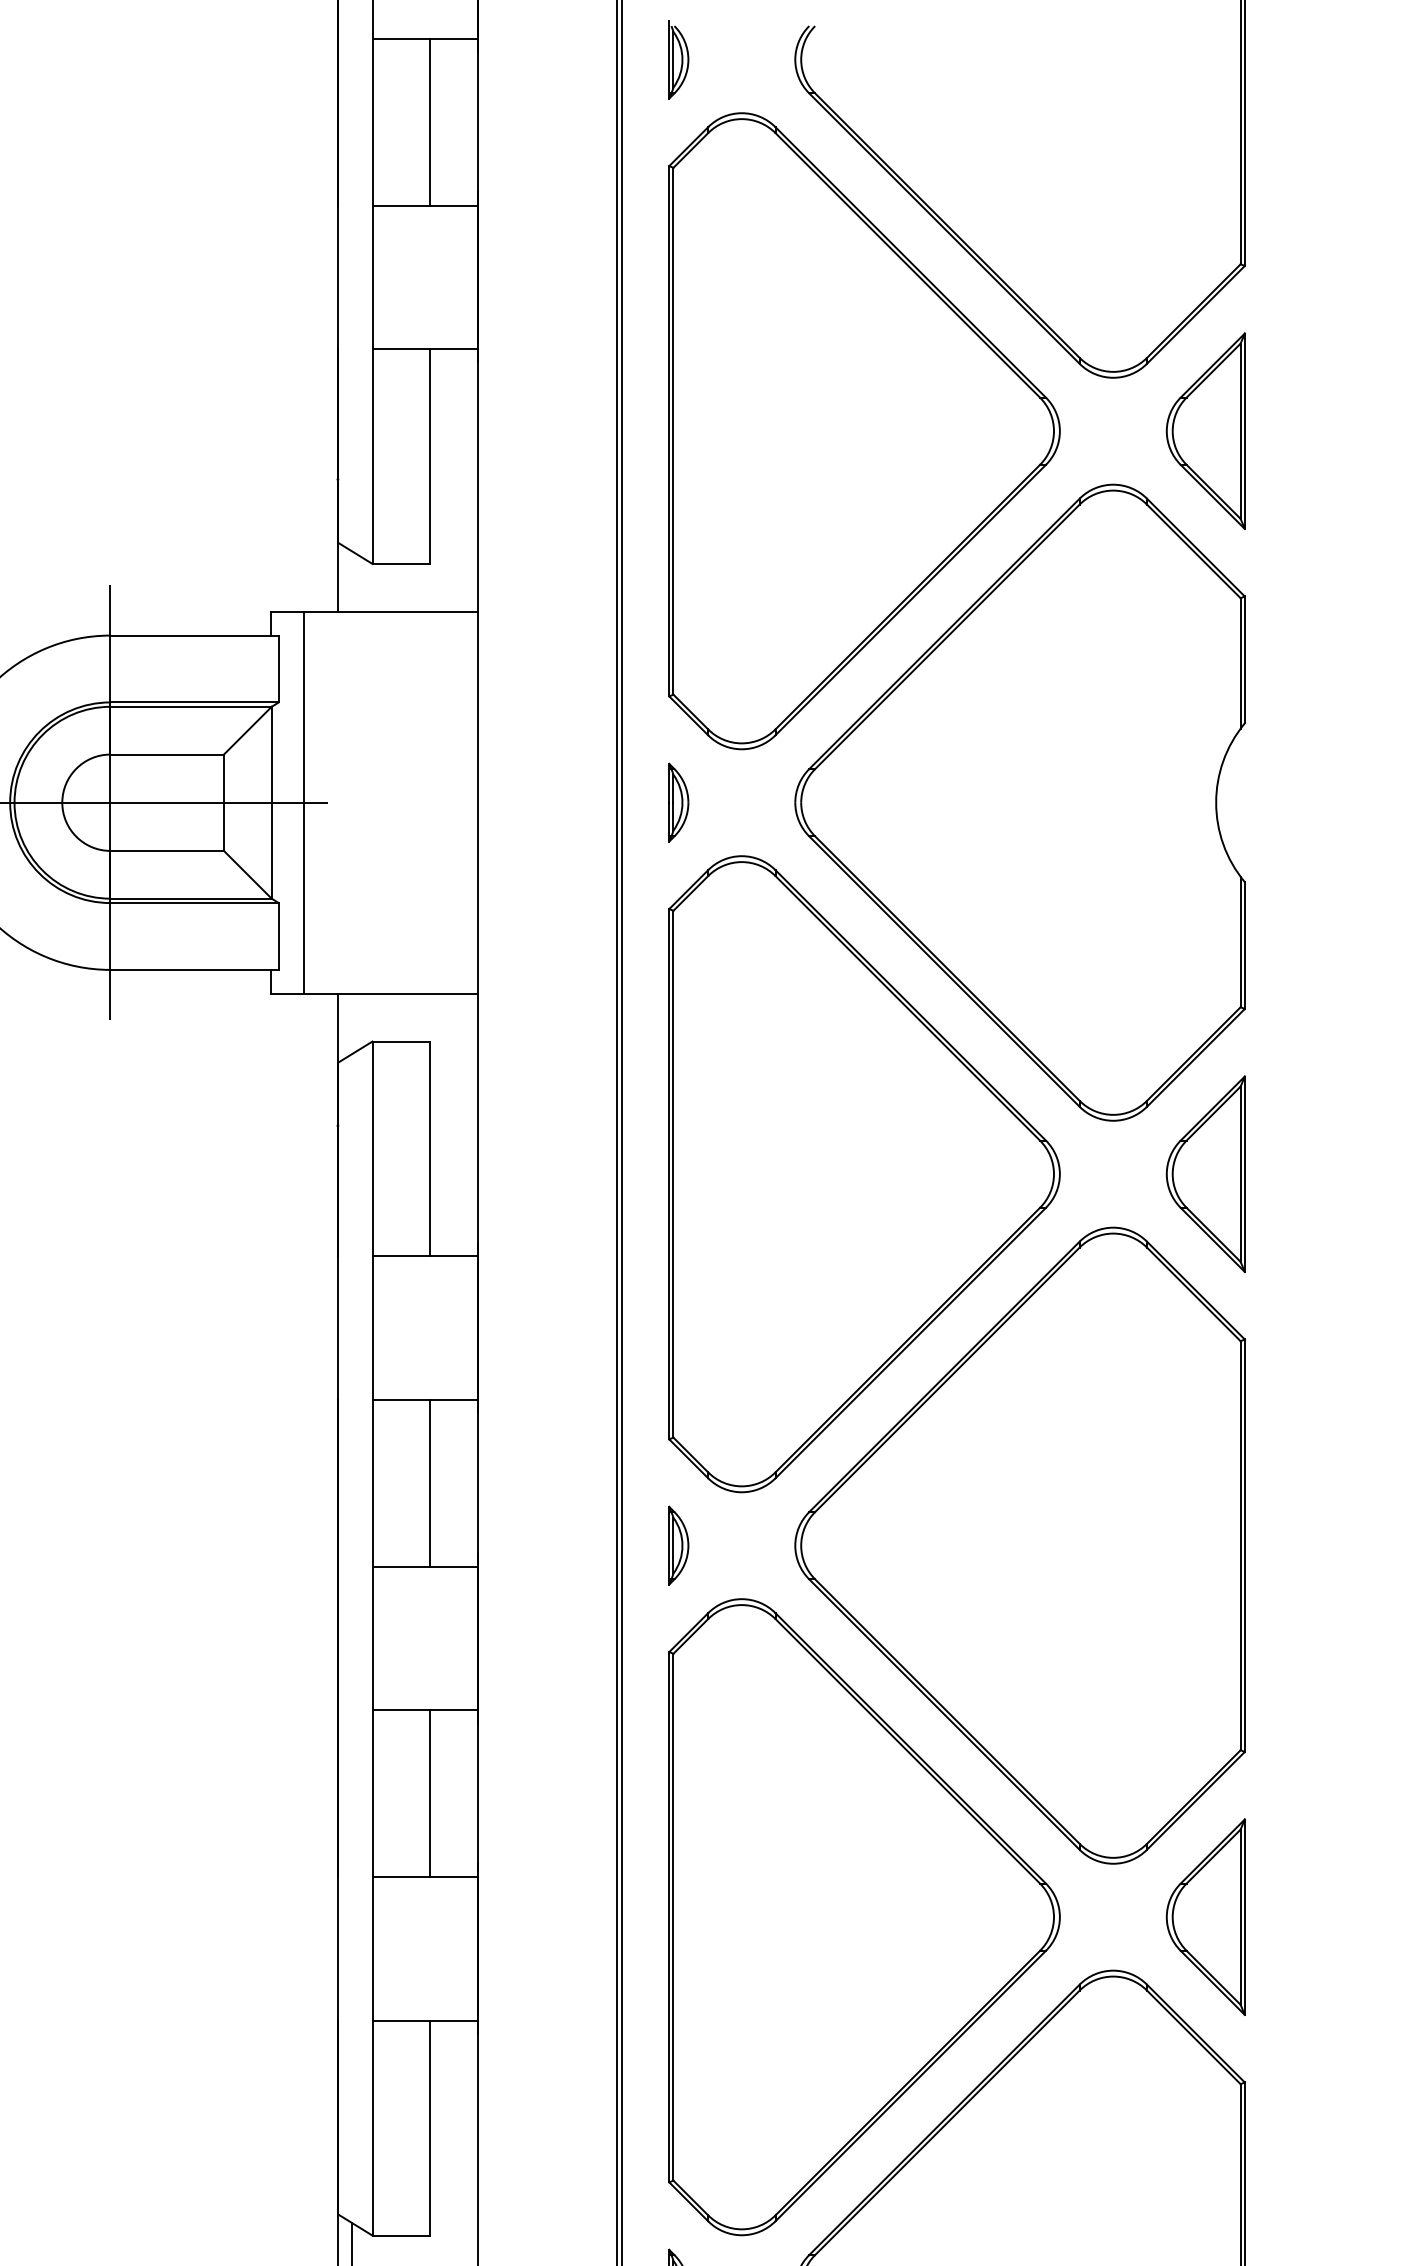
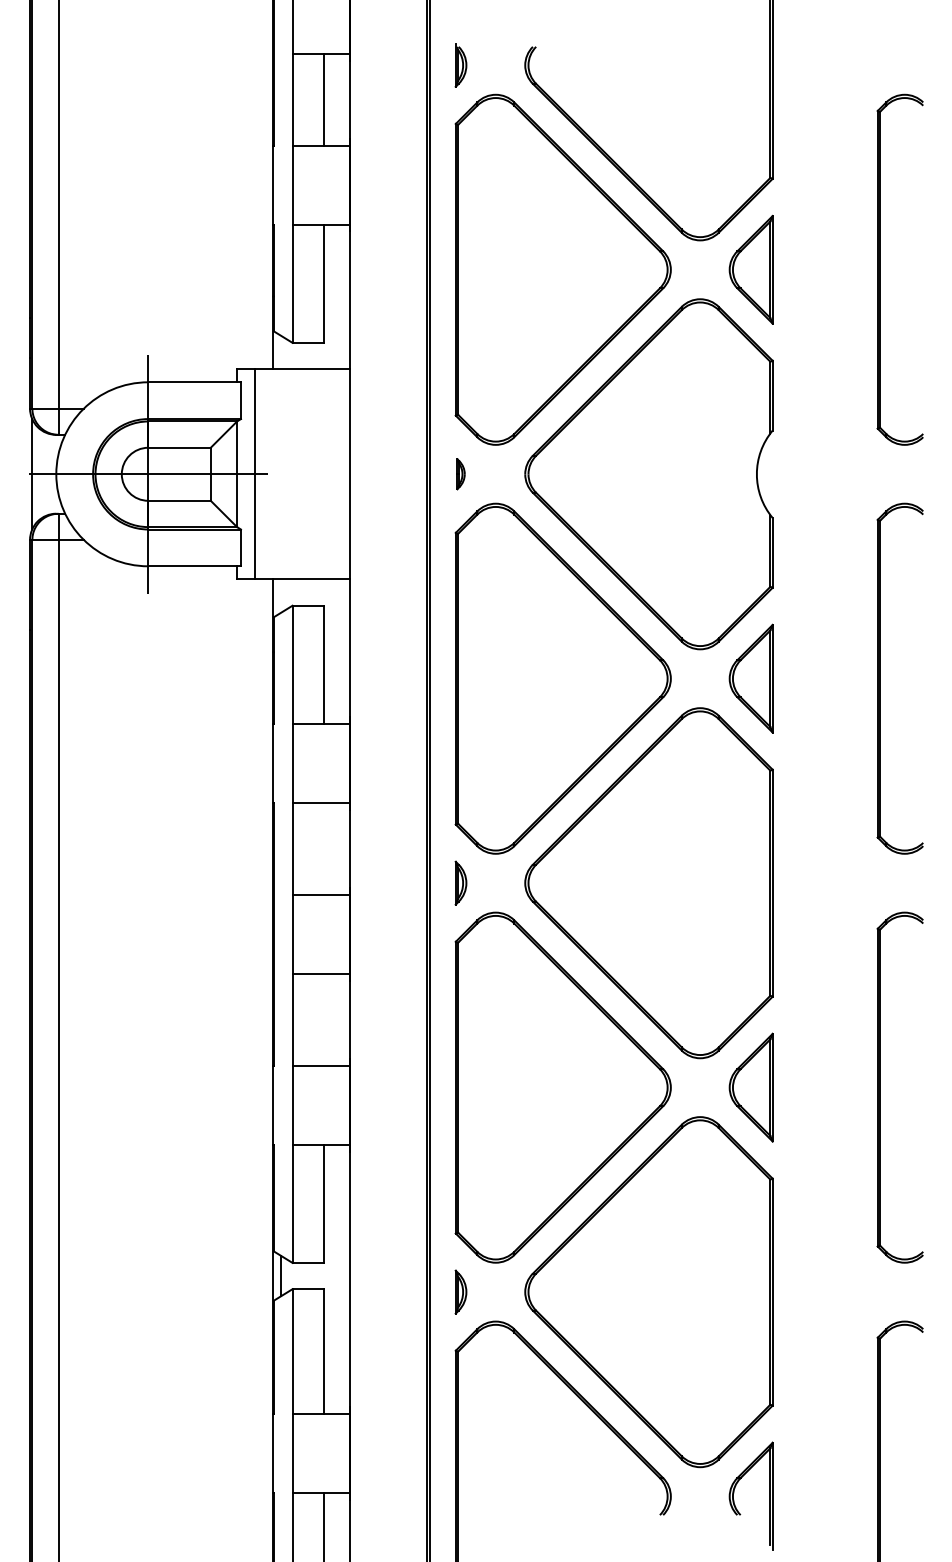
part: (677, 801) -> (460, 473), size x0.7
line: (430, 1482) -> (324, 848), removed
line: (430, 1793) -> (324, 1019), removed

